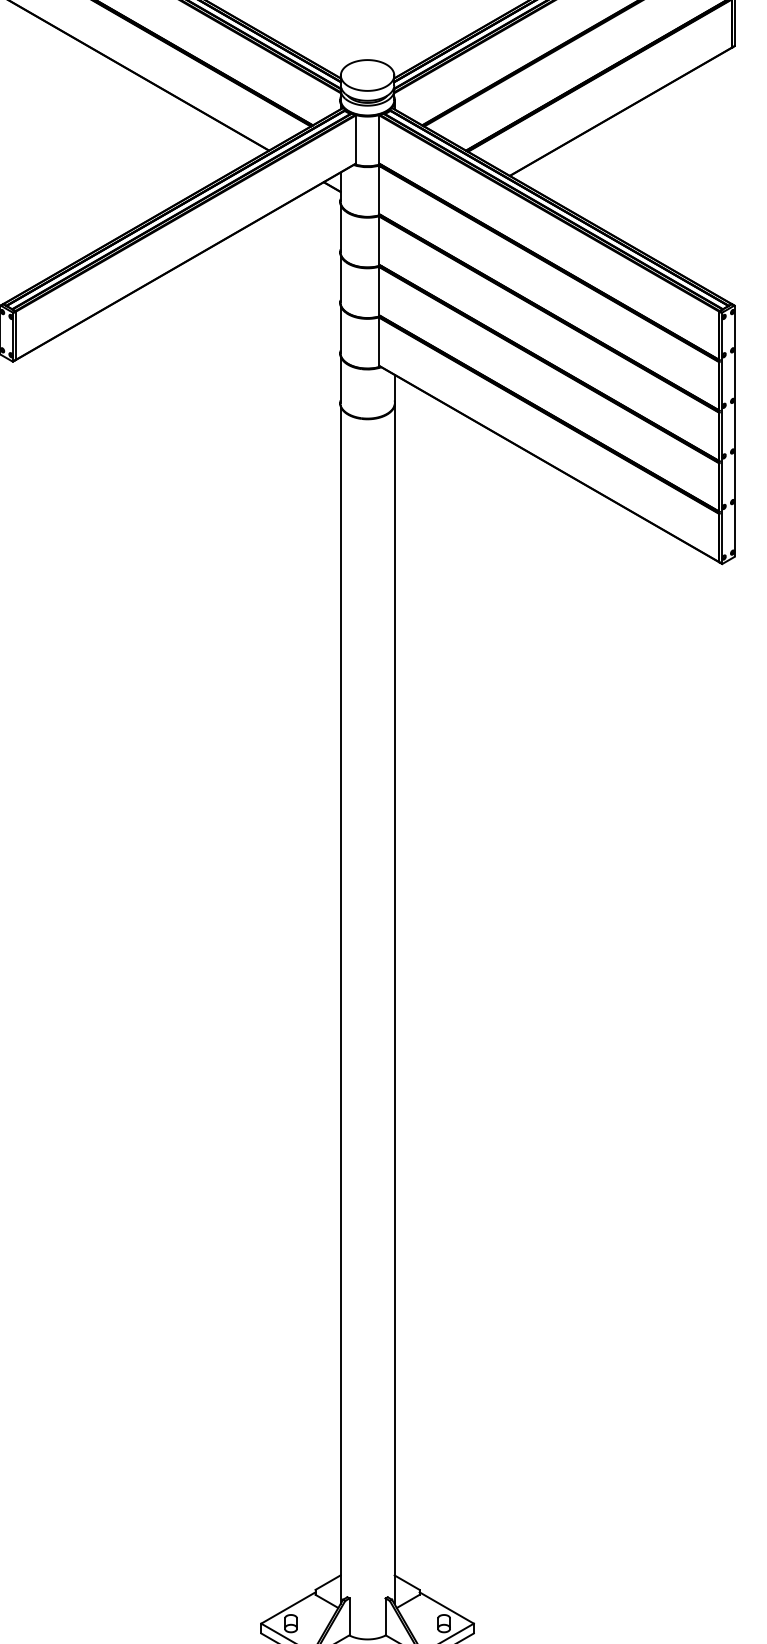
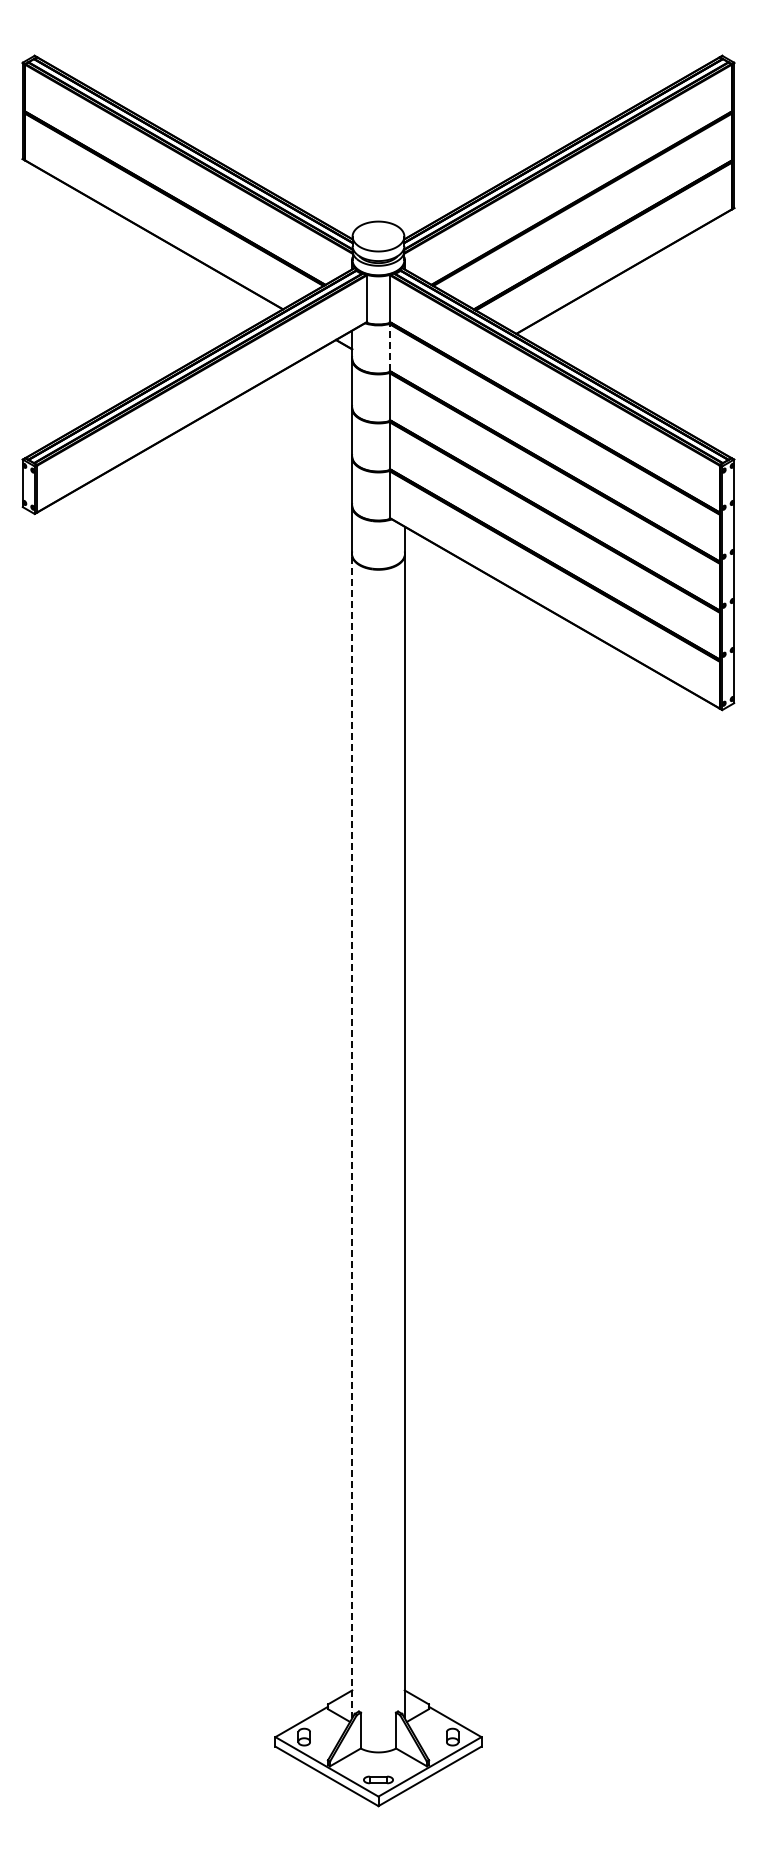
line: (378, 189) -> (389, 347), solid -> dashed
line: (340, 1005) -> (352, 1137), solid -> dashed

